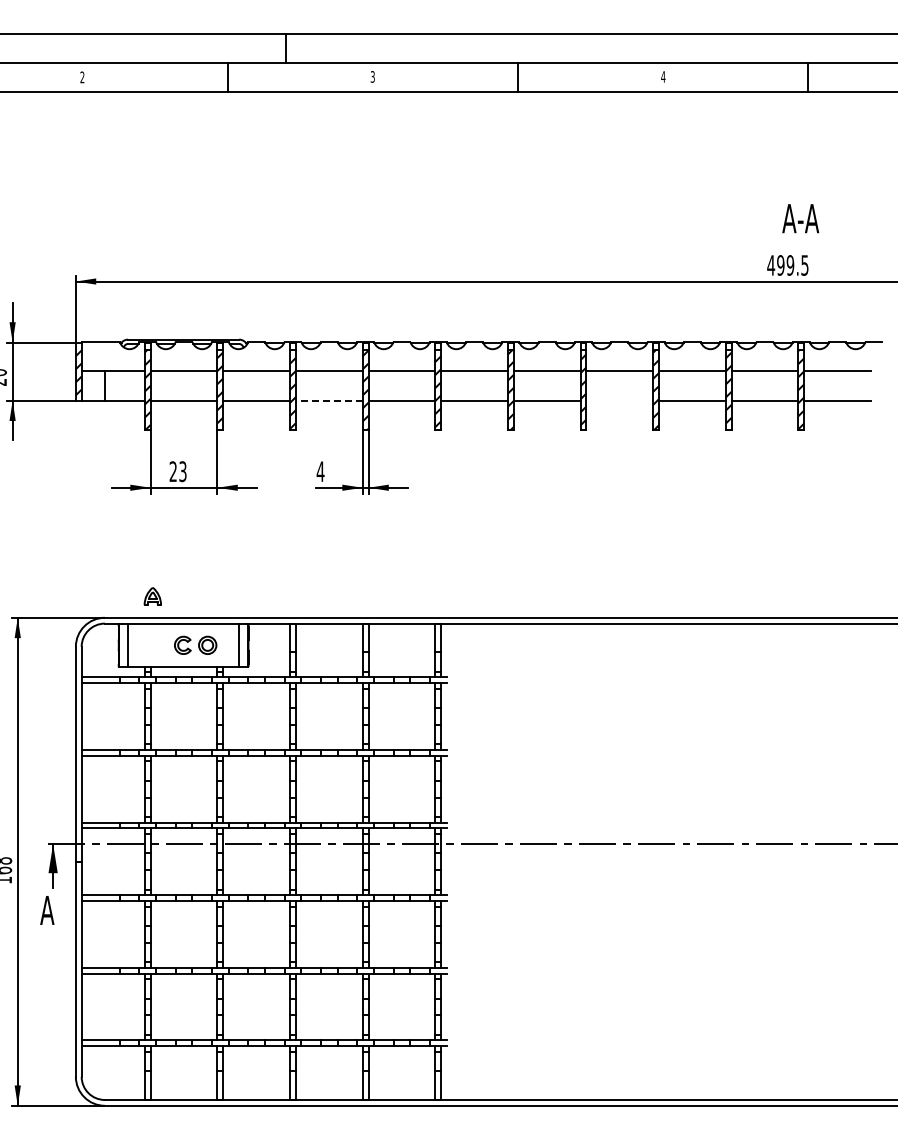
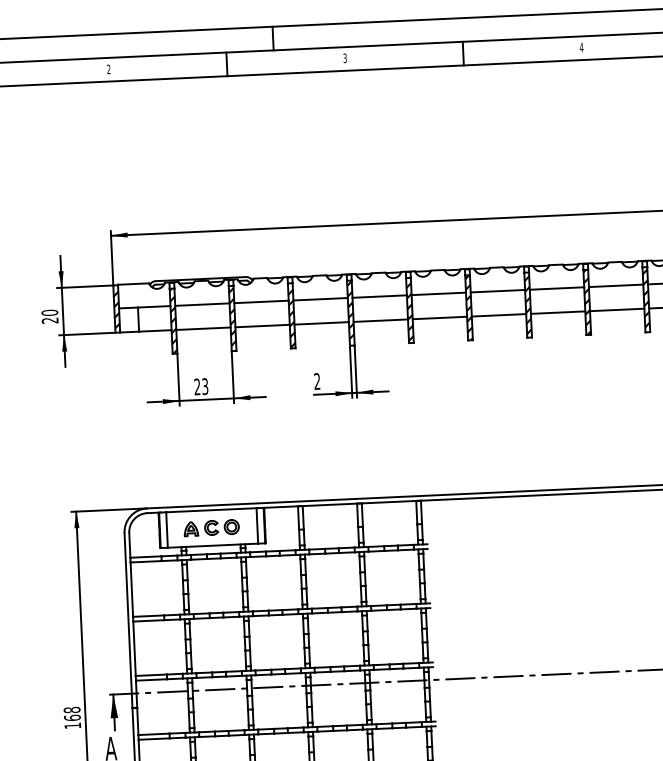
line: (328, 400) -> (321, 323), dashed -> solid
line: (619, 400) -> (557, 312), added
text: (320, 471) -> (317, 381), 4 -> 2
part: (152, 596) -> (190, 529), moved

